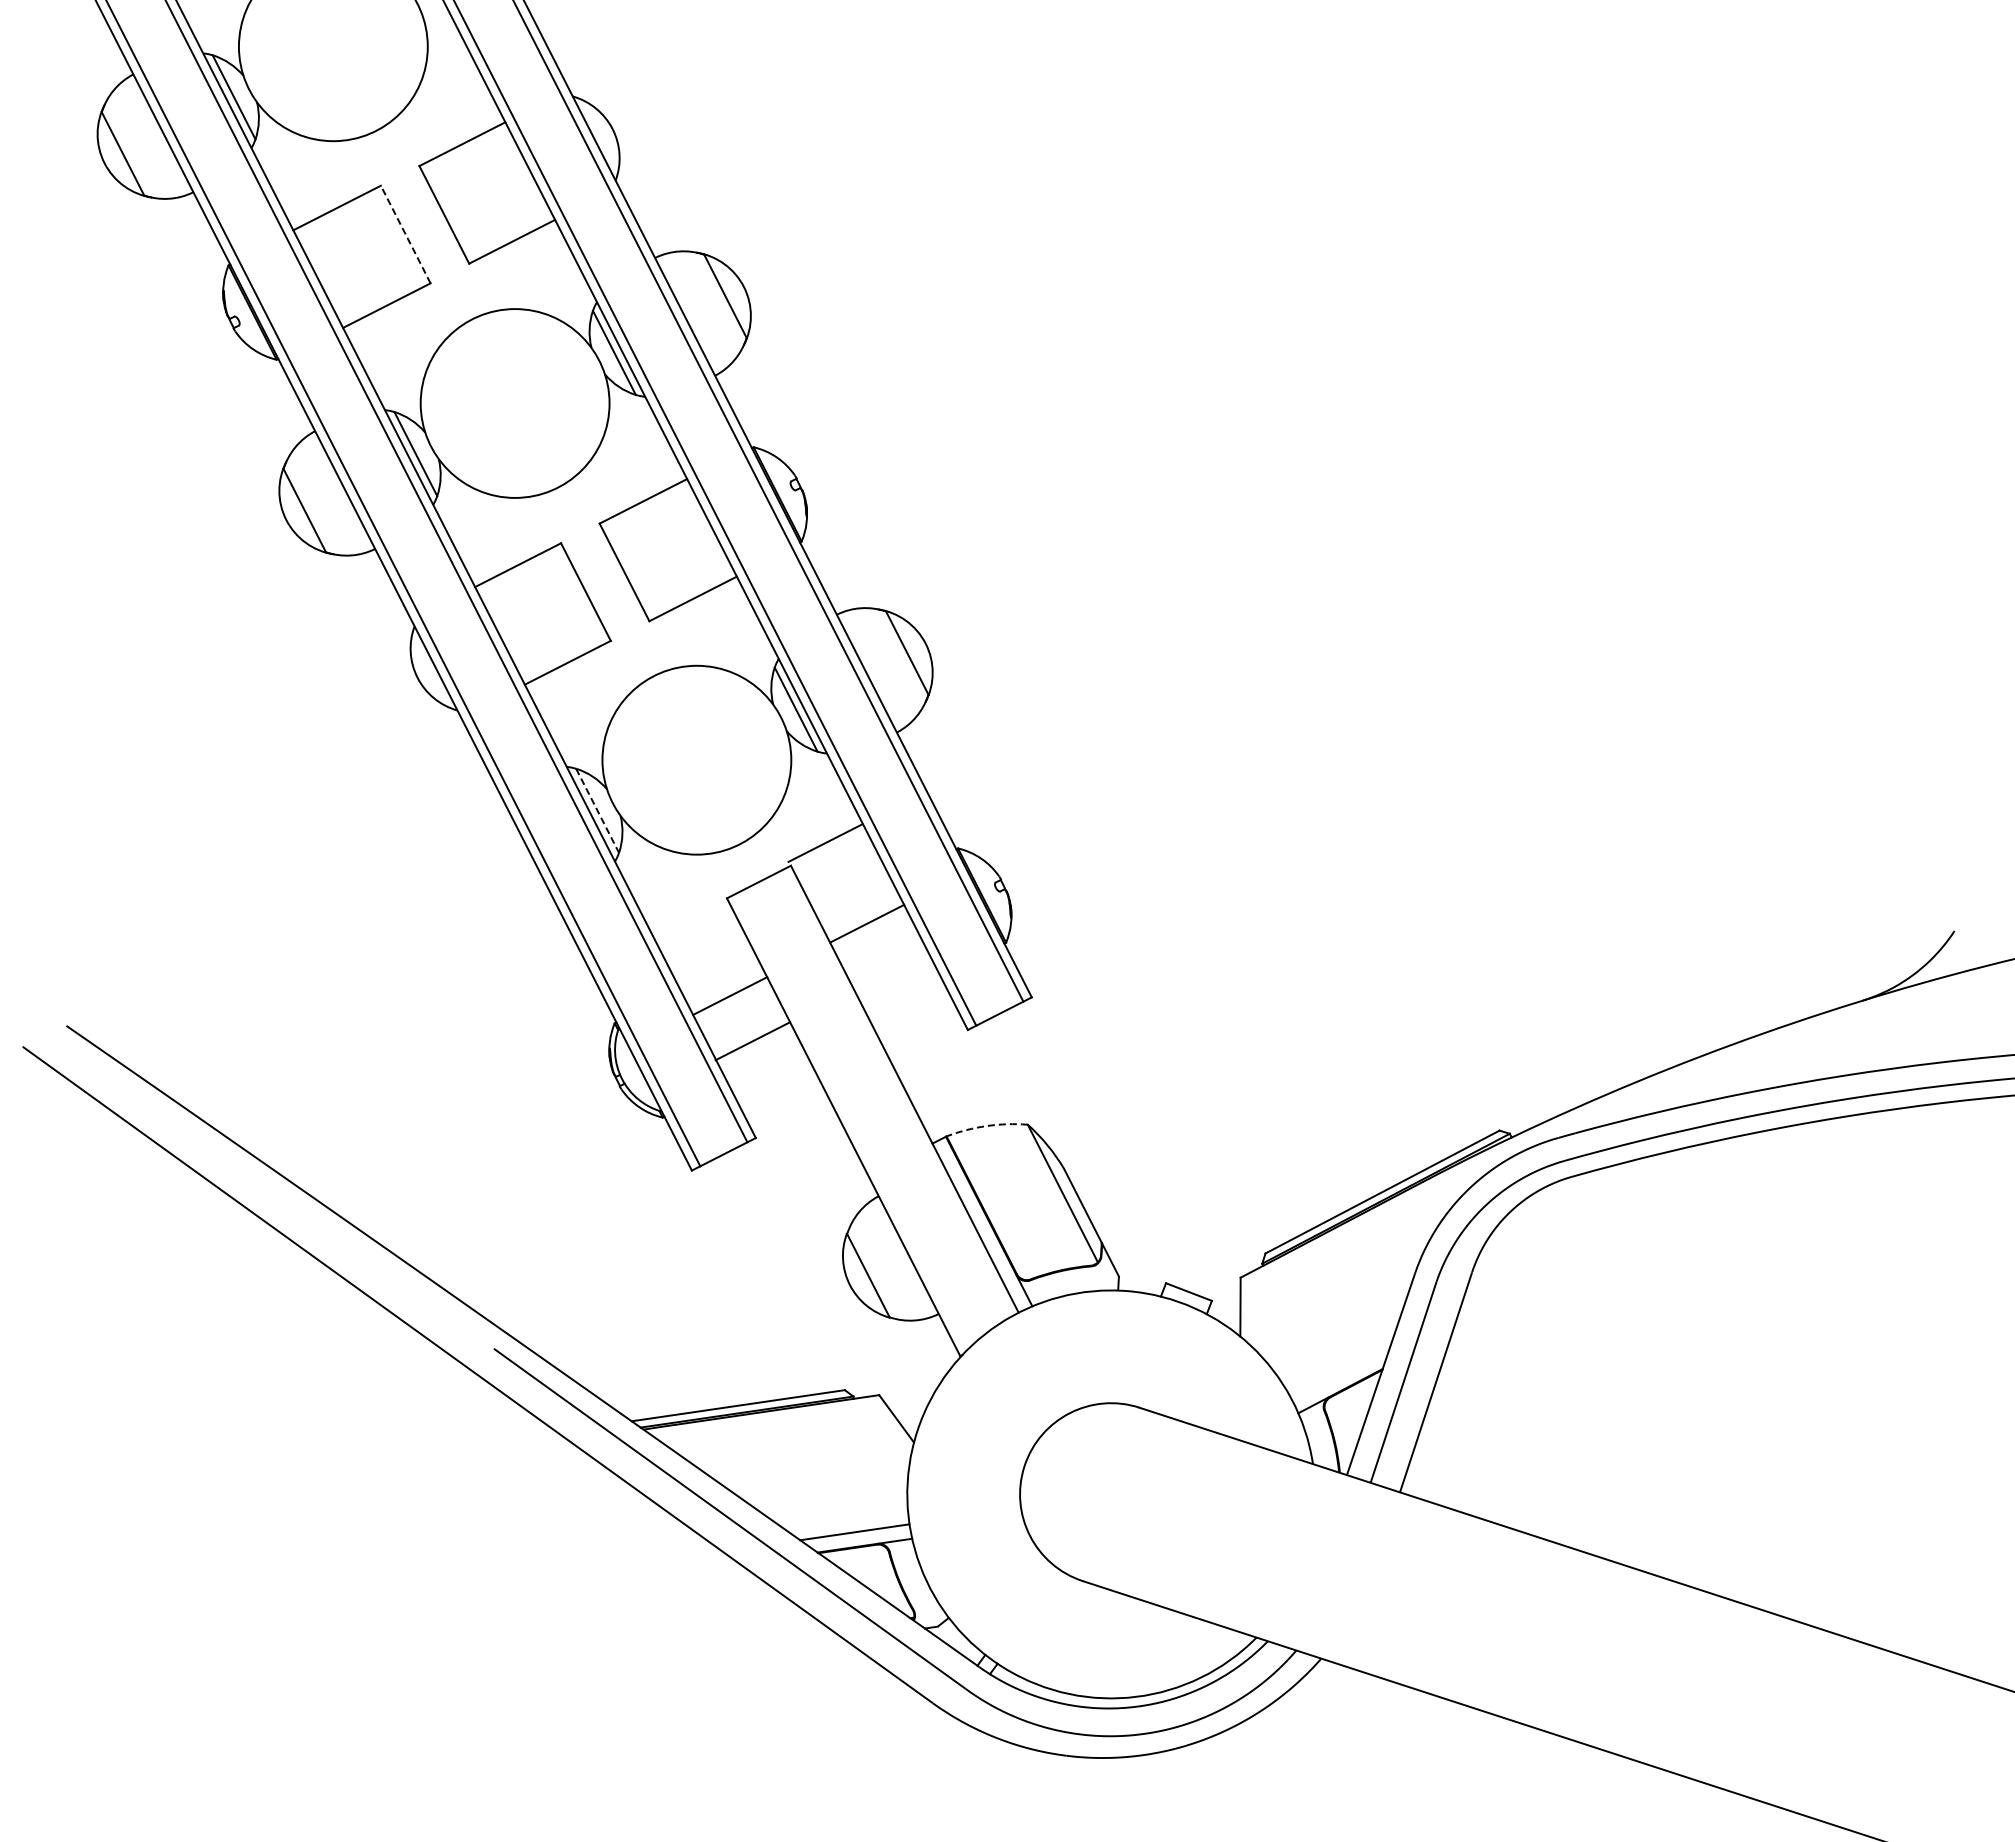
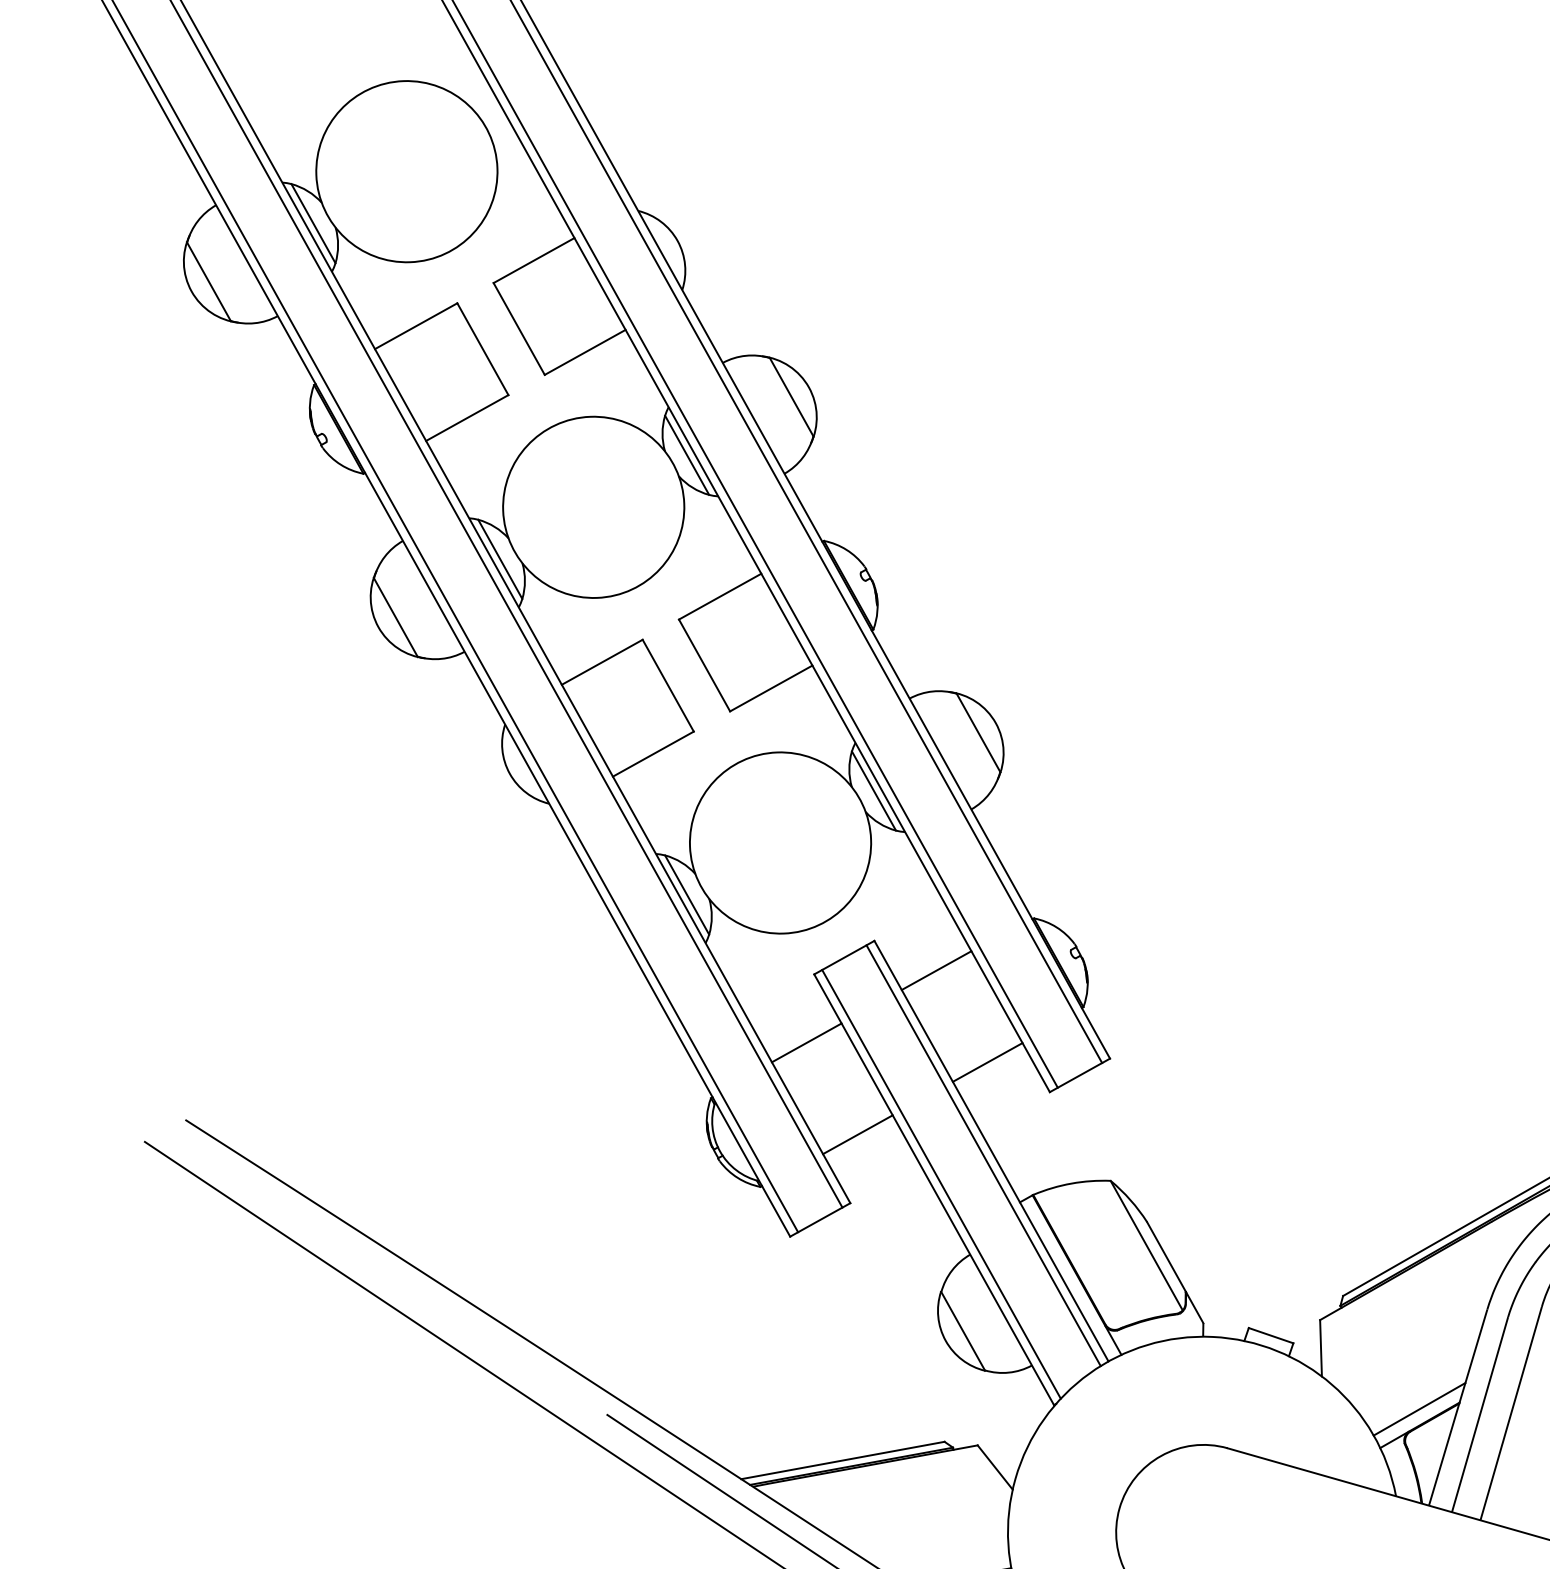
line: (405, 234) -> (482, 349), dashed -> solid
line: (597, 811) -> (687, 895), dashed -> solid
line: (825, 842) -> (936, 970), moved
line: (867, 923) -> (987, 1062), moved
line: (730, 995) -> (858, 1134), moved
line: (752, 1041) -> (806, 1042), moved
line: (896, 1093) -> (983, 1155), added
line: (851, 1121) -> (941, 1183), added
arc: (986, 1126) -> (1071, 1184), dashed -> solid
line: (1340, 1374) -> (1419, 1409), added

